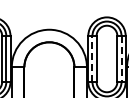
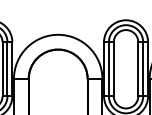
line: (92, 58) -> (108, 68), dashed -> solid
line: (121, 58) -> (143, 68), dashed -> solid

